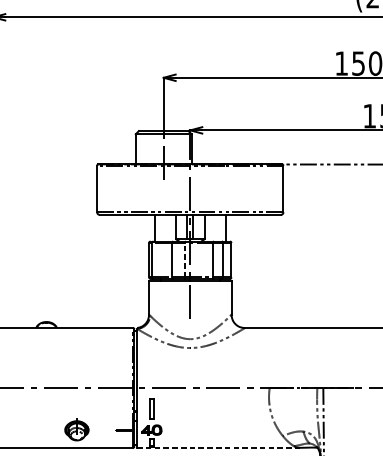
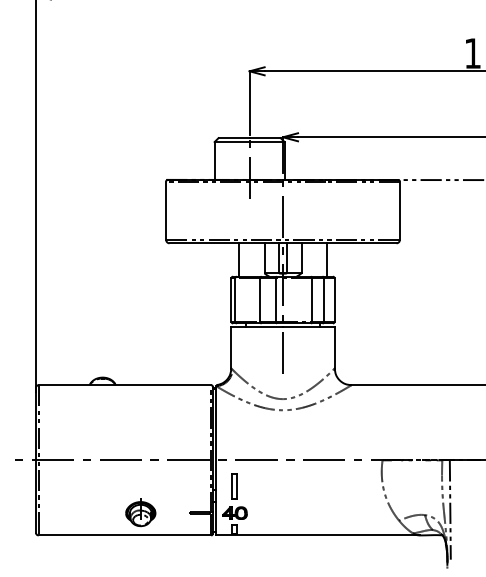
line: (185, 260) -> (276, 300), dashed -> solid
line: (218, 447) -> (318, 535), dashed -> solid

